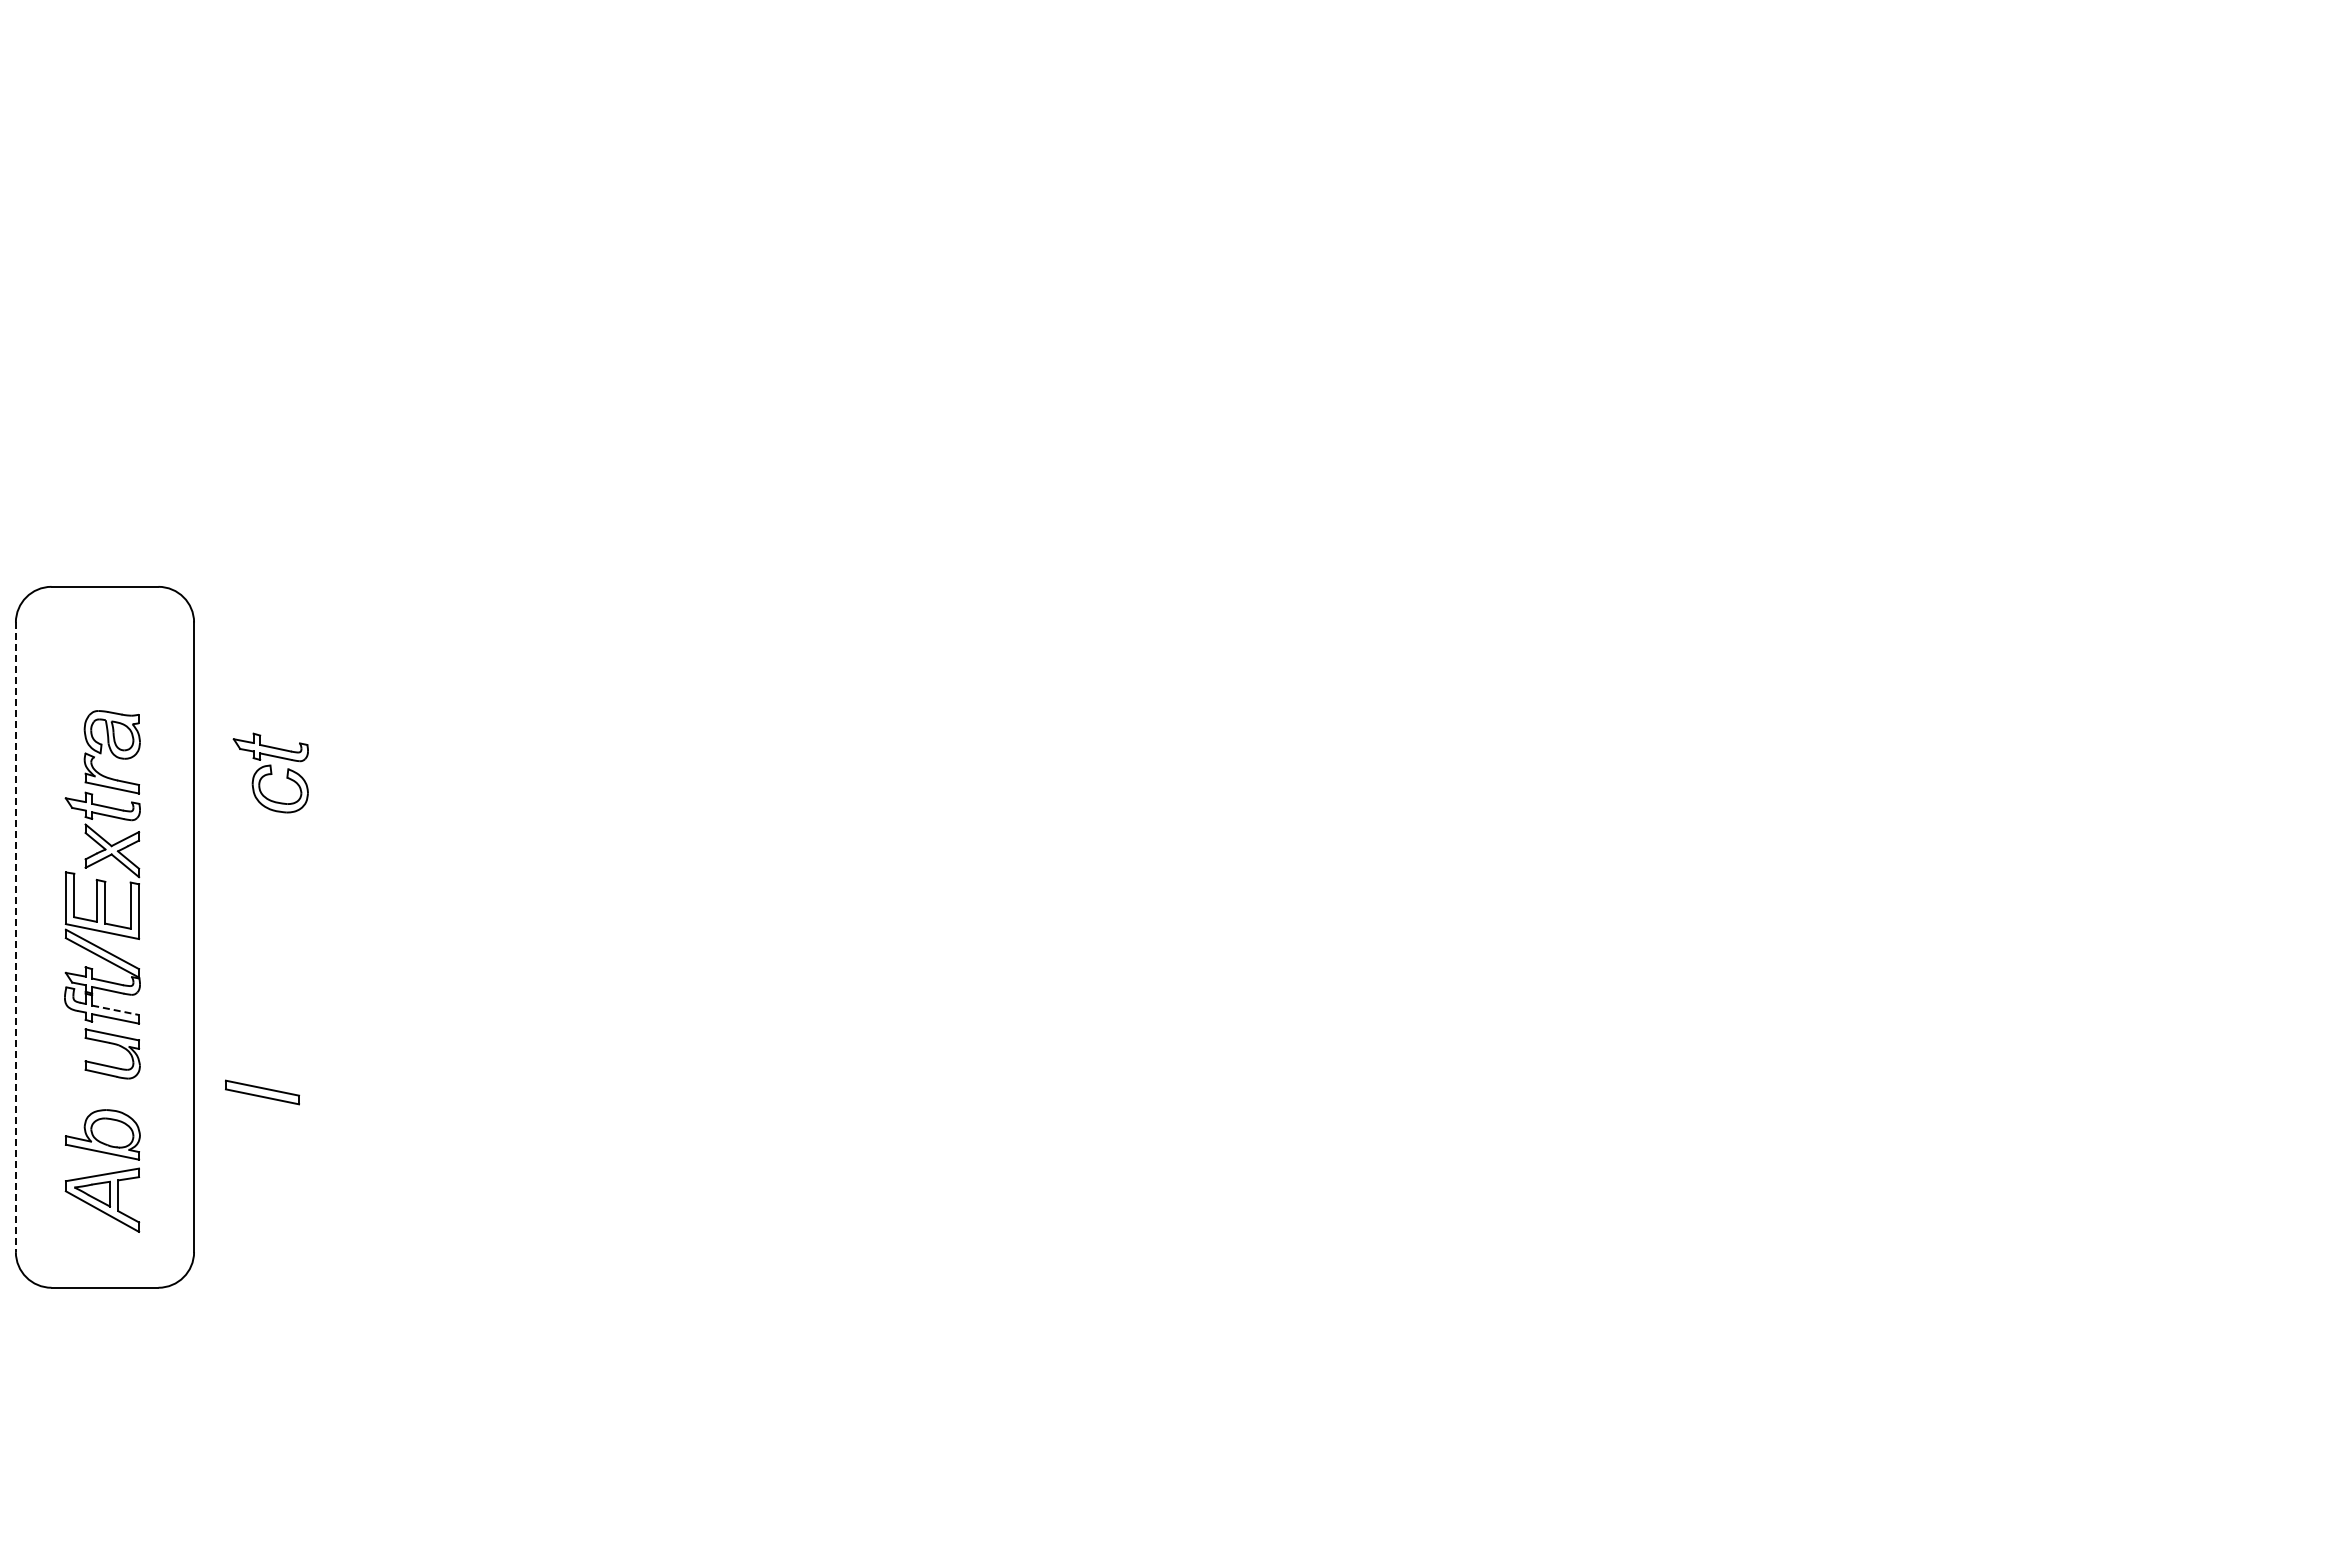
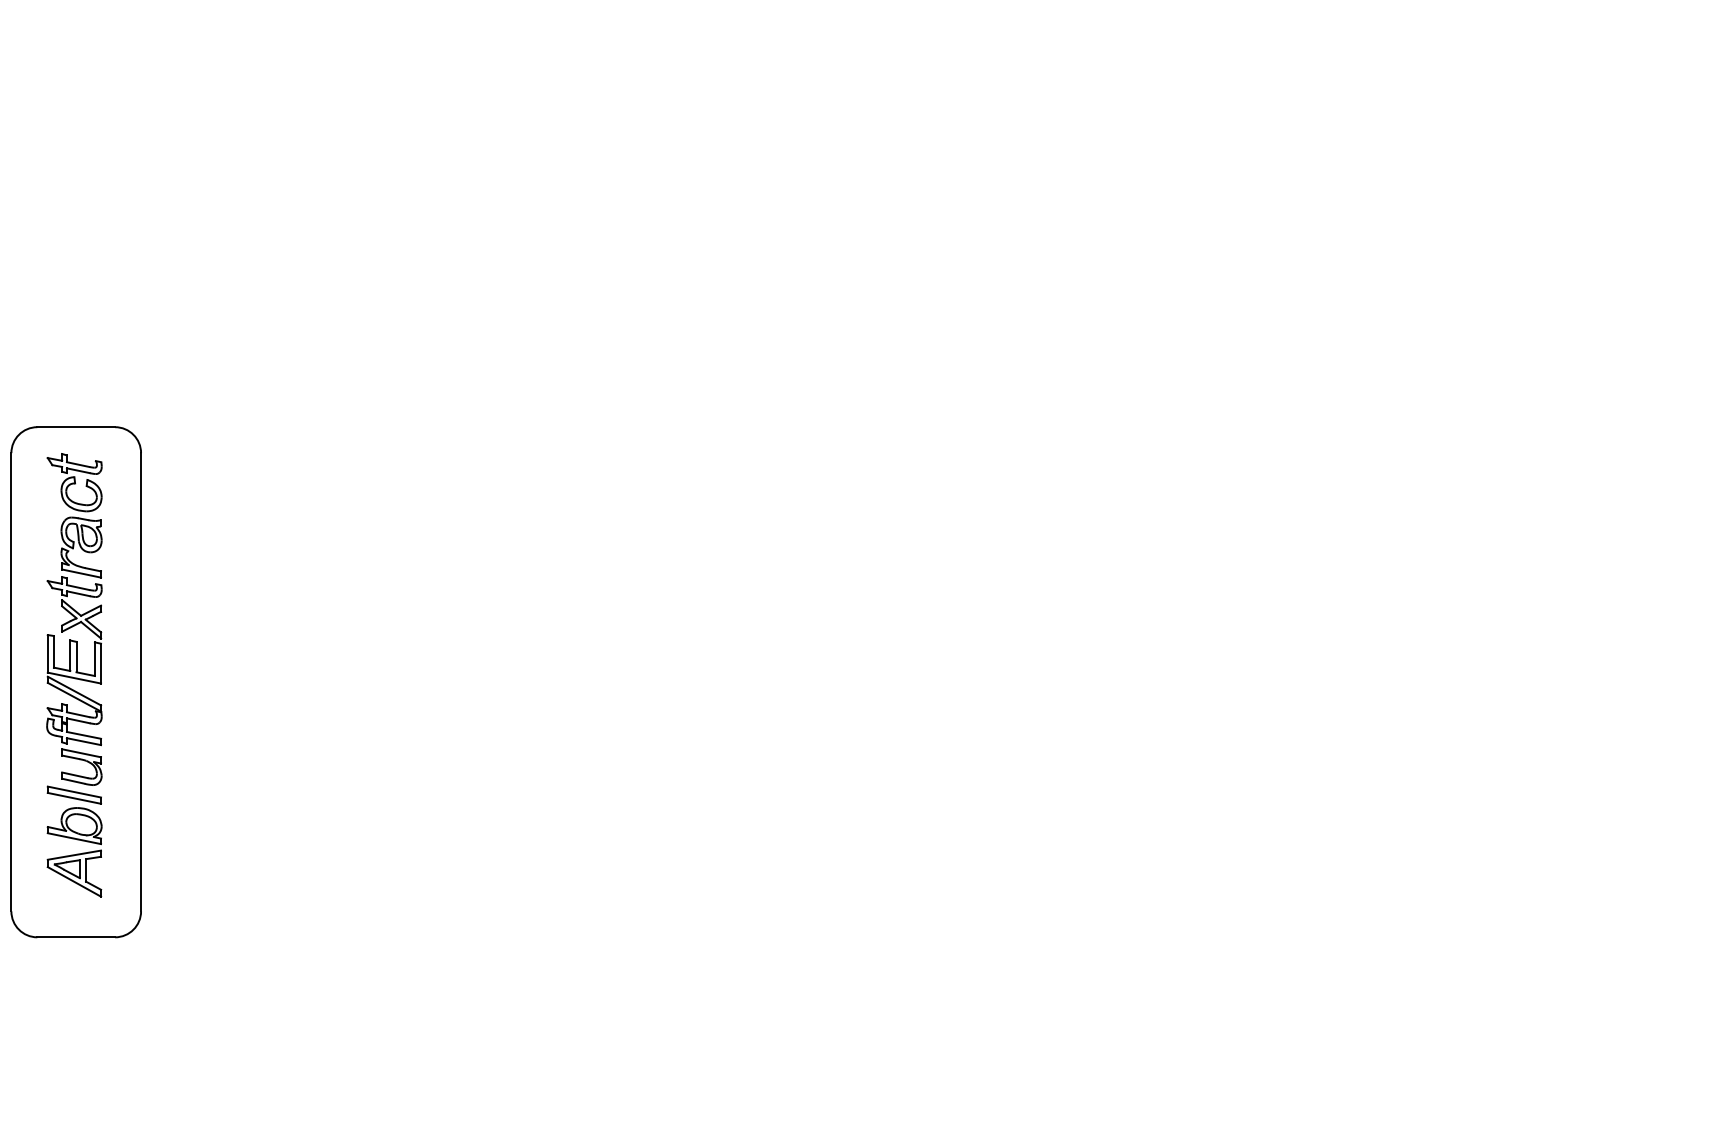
part: (270, 772) -> (74, 482), moved
line: (15, 937) -> (11, 682), dashed -> solid
line: (115, 1010) -> (83, 735), dashed -> solid
part: (262, 1092) -> (74, 795), moved

